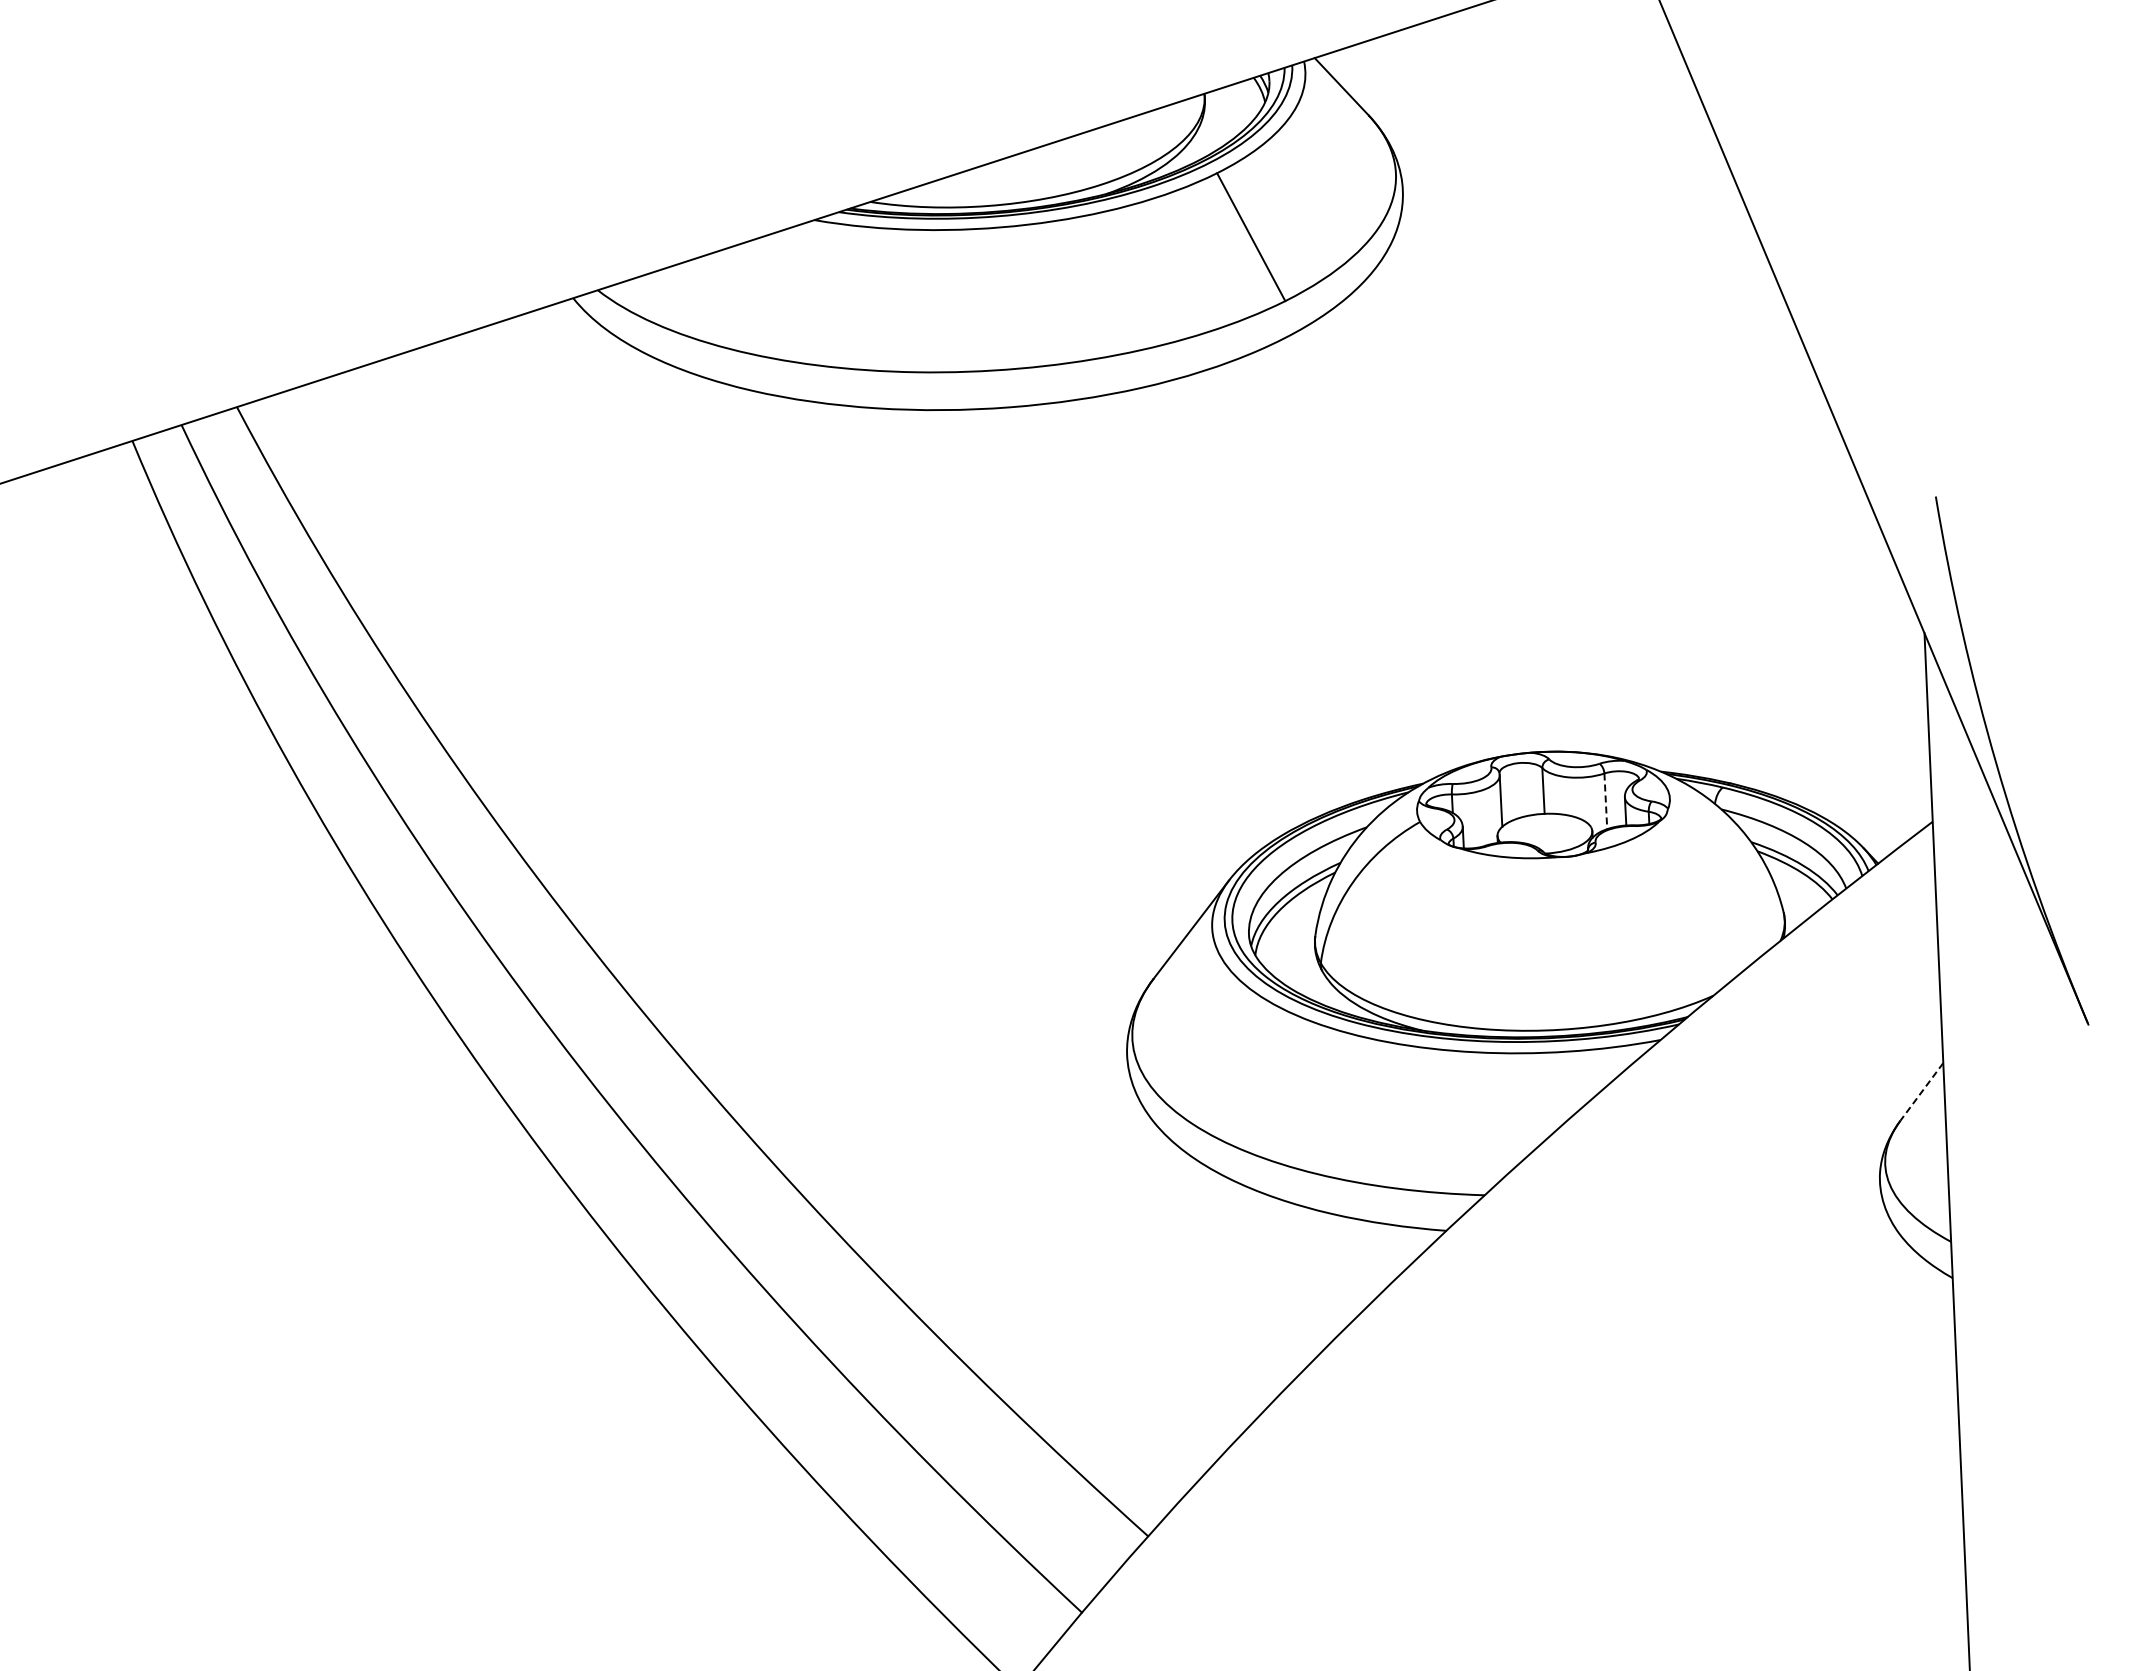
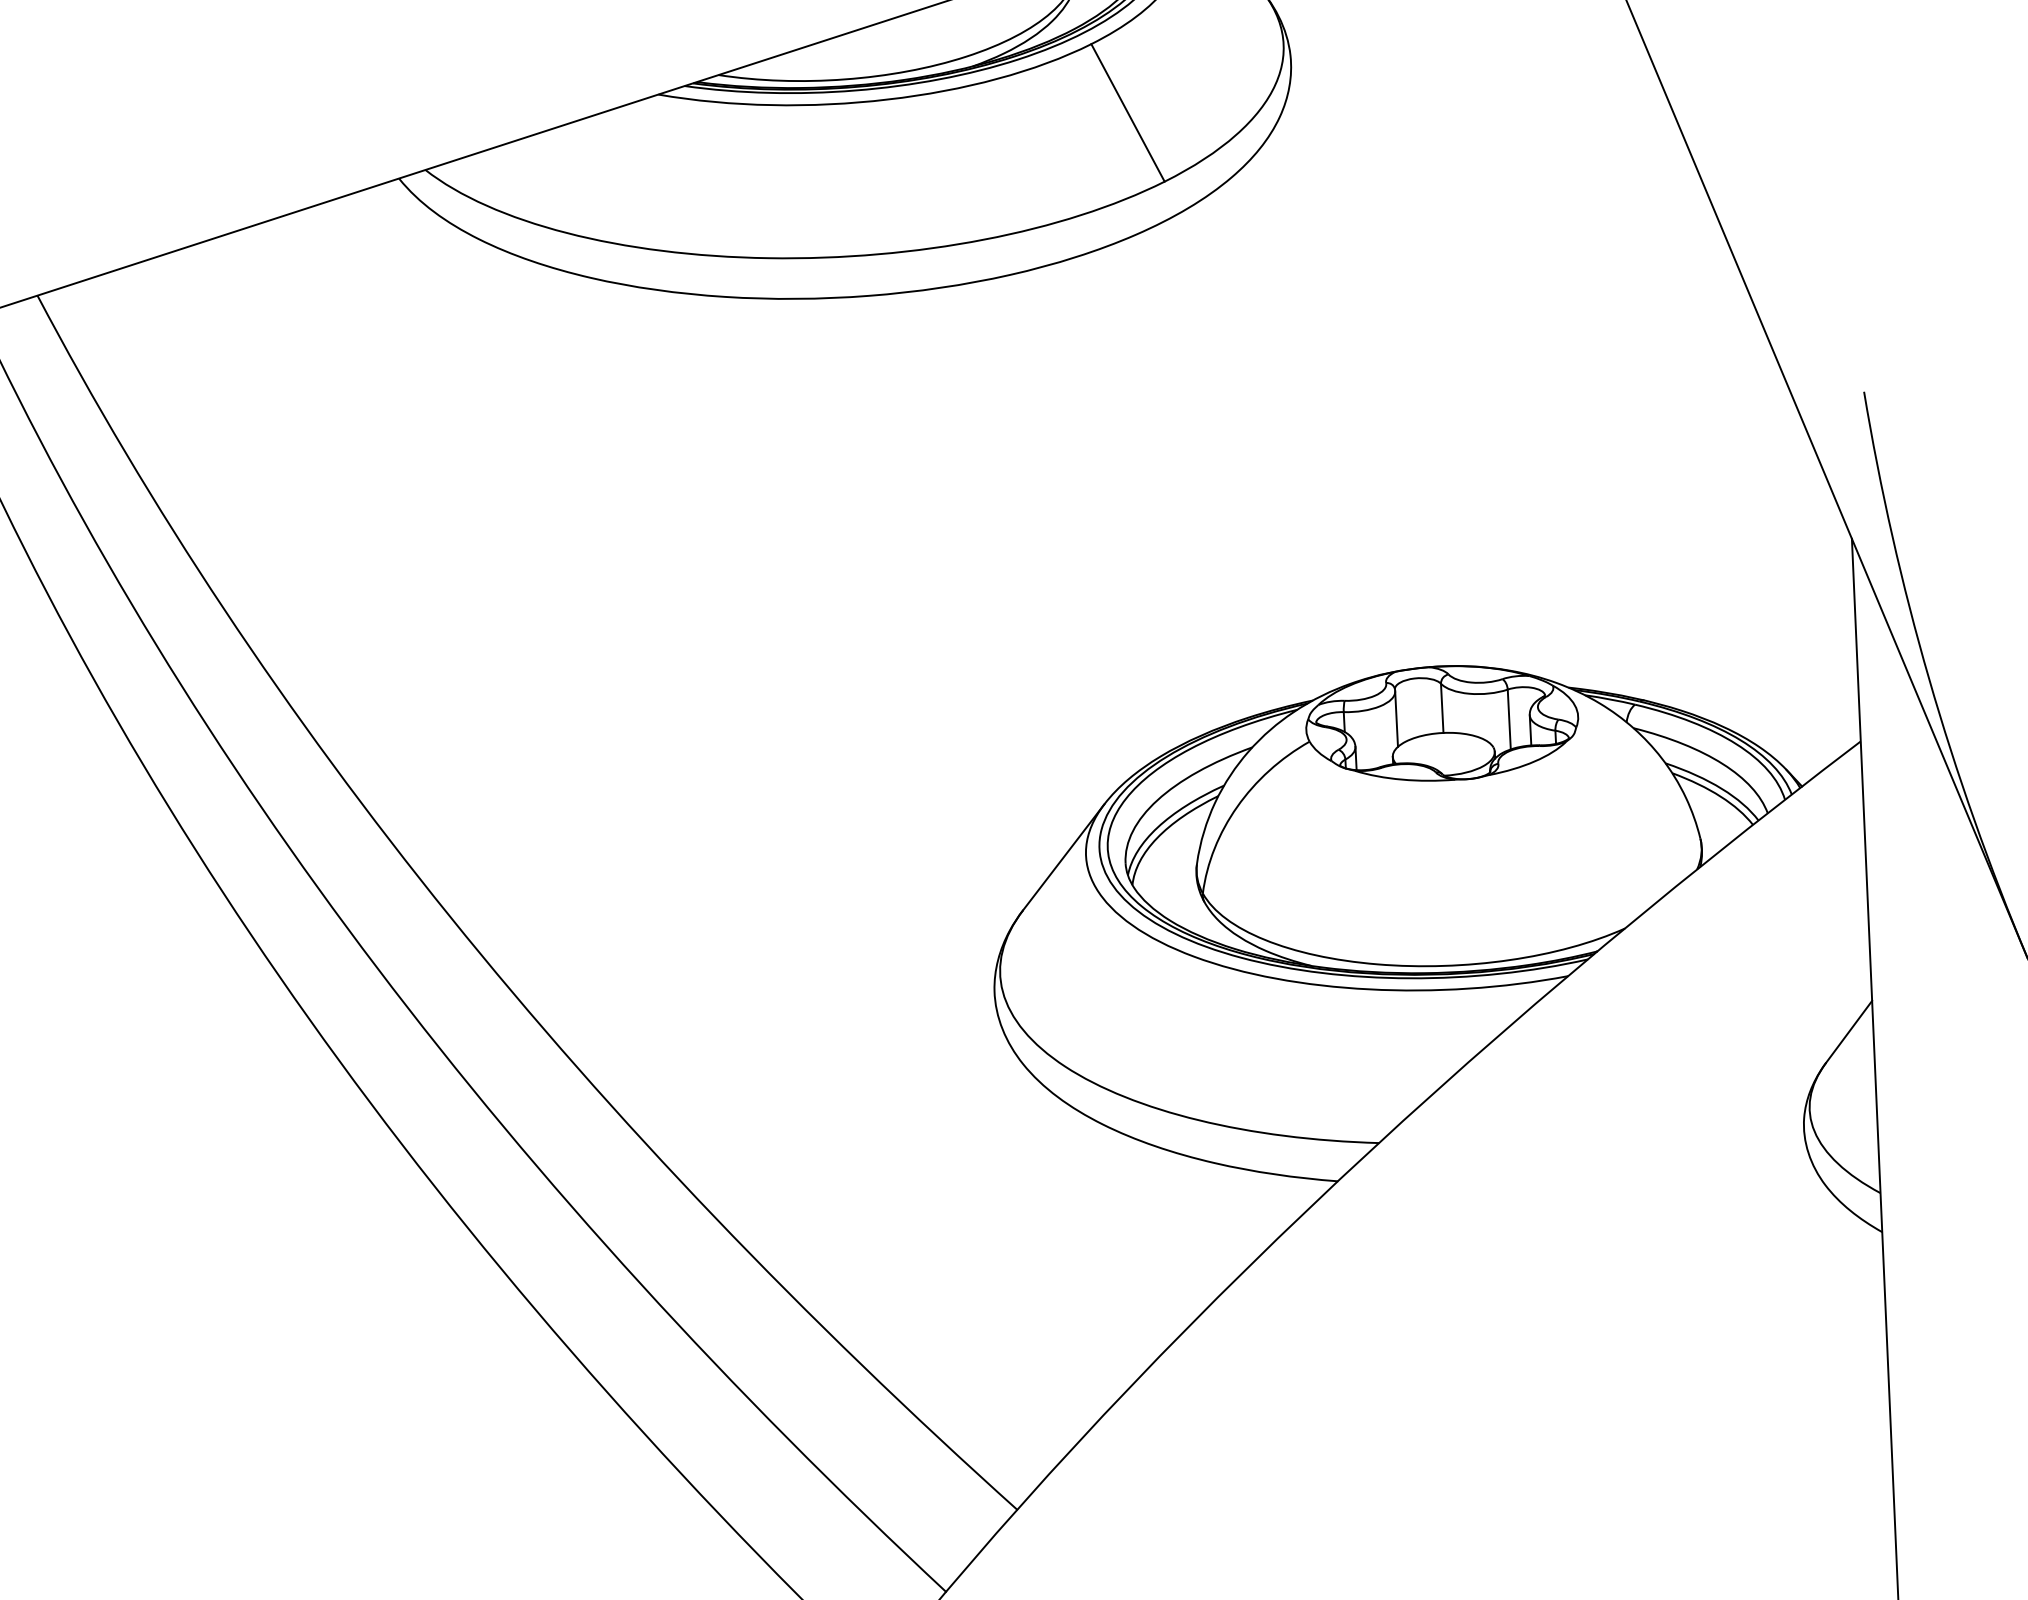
line: (1605, 801) -> (1508, 719), dashed -> solid
line: (1921, 1091) -> (1848, 1031), dashed -> solid

